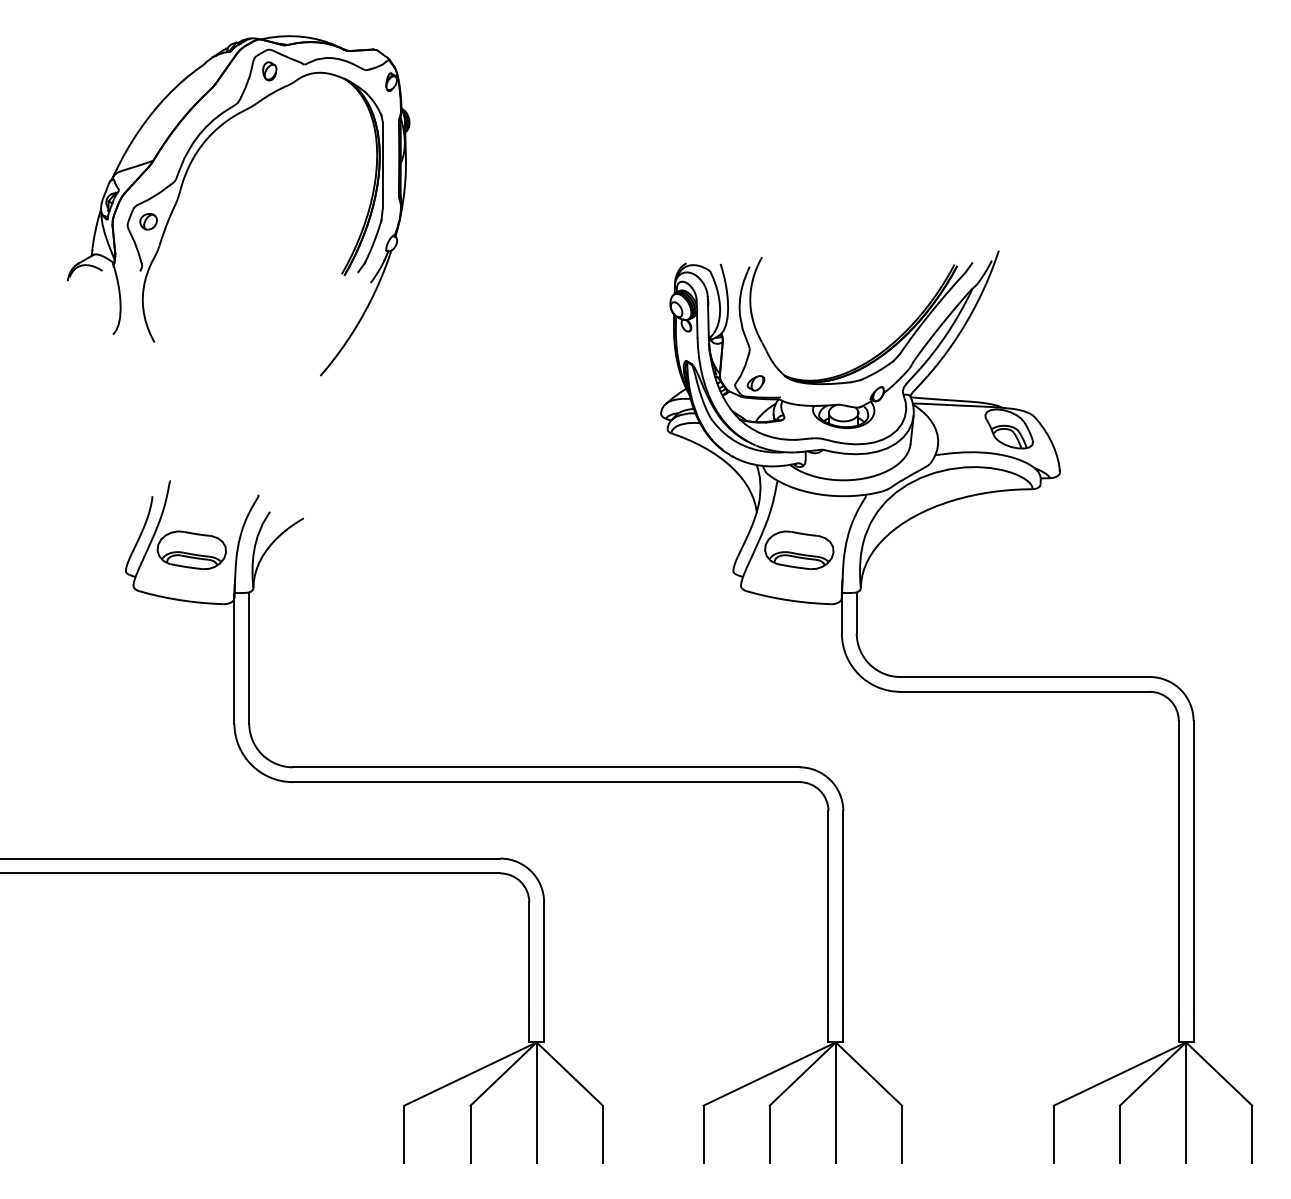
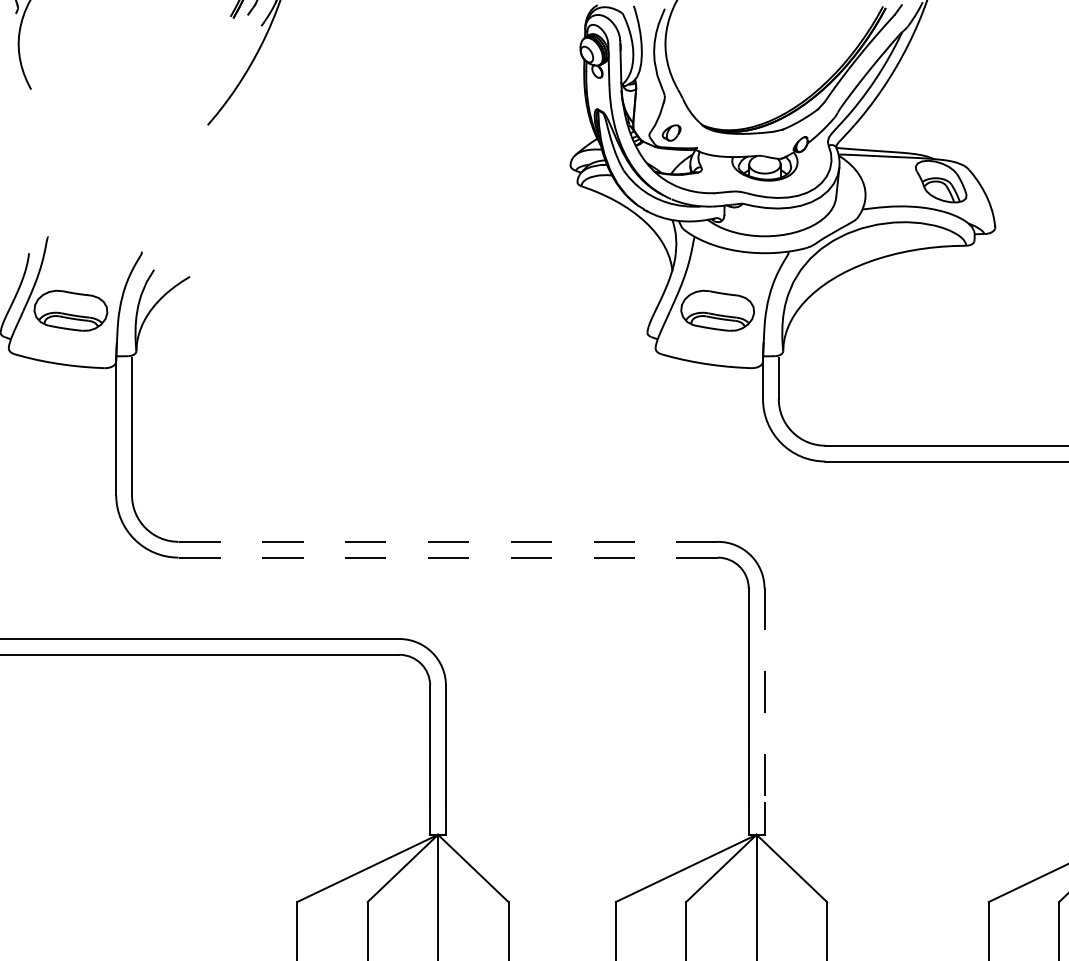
line: (545, 767) -> (447, 542), solid -> dashed
line: (545, 782) -> (447, 558), solid -> dashed
line: (843, 911) -> (764, 695), solid -> dashed

